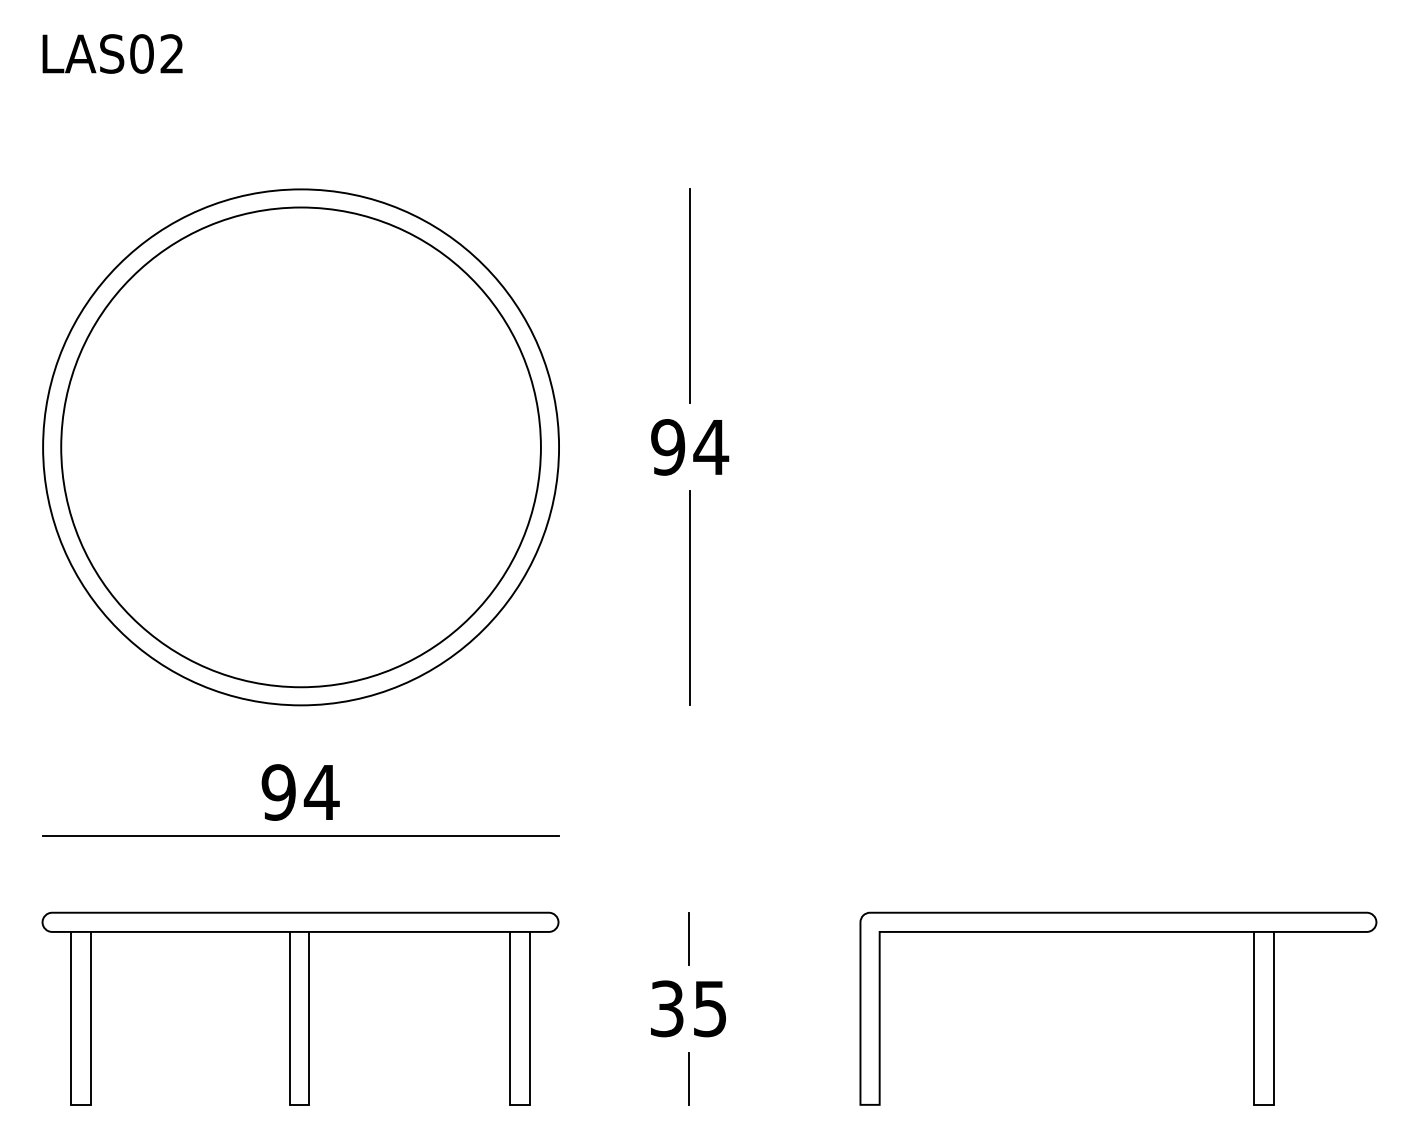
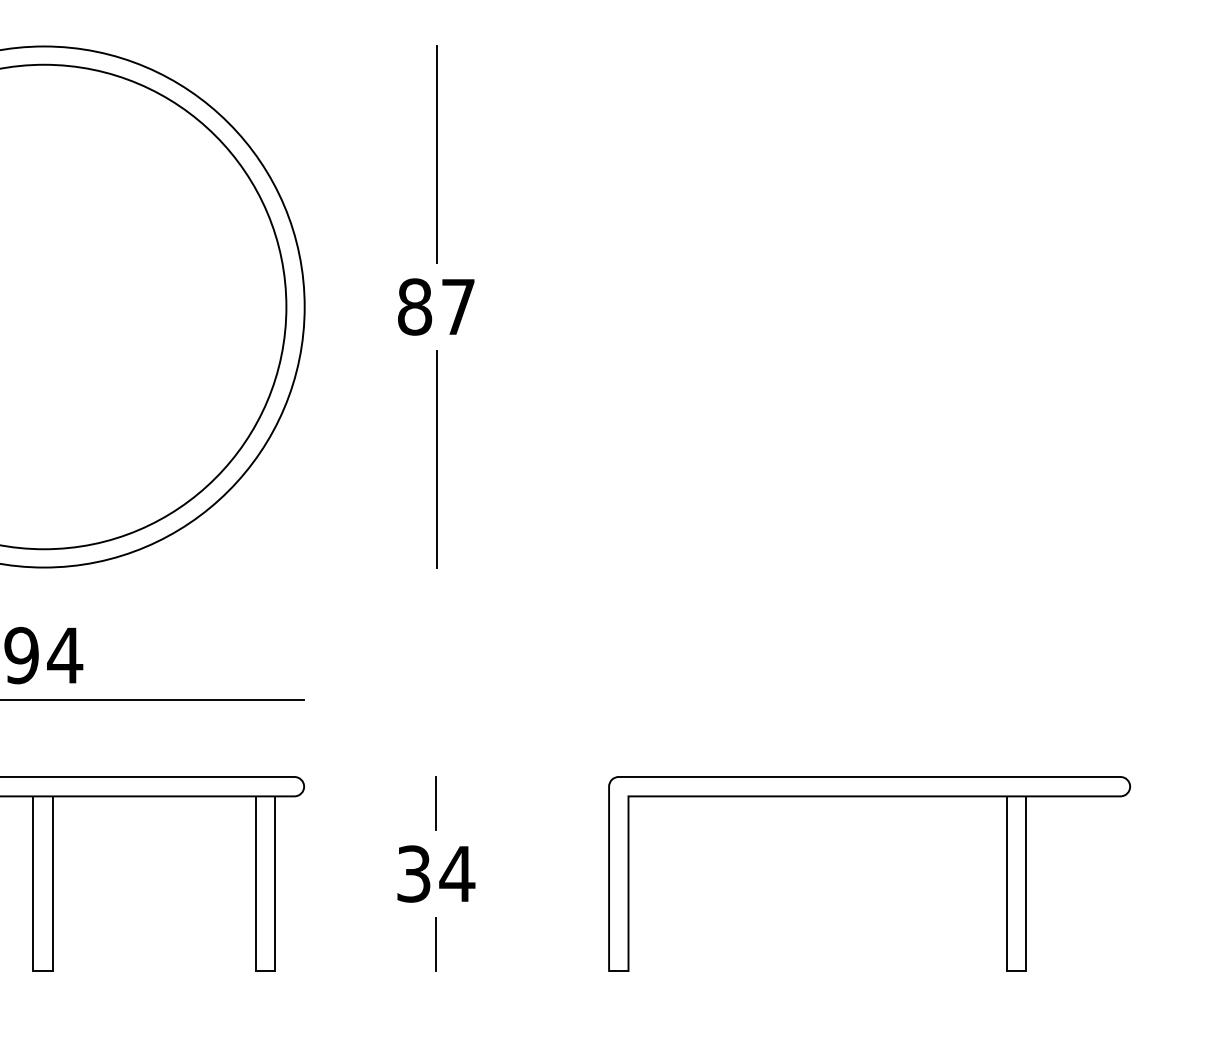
text: (690, 447) -> (437, 307), 94 -> 87
text: (710, 1009) -> (457, 874), 35 -> 34

